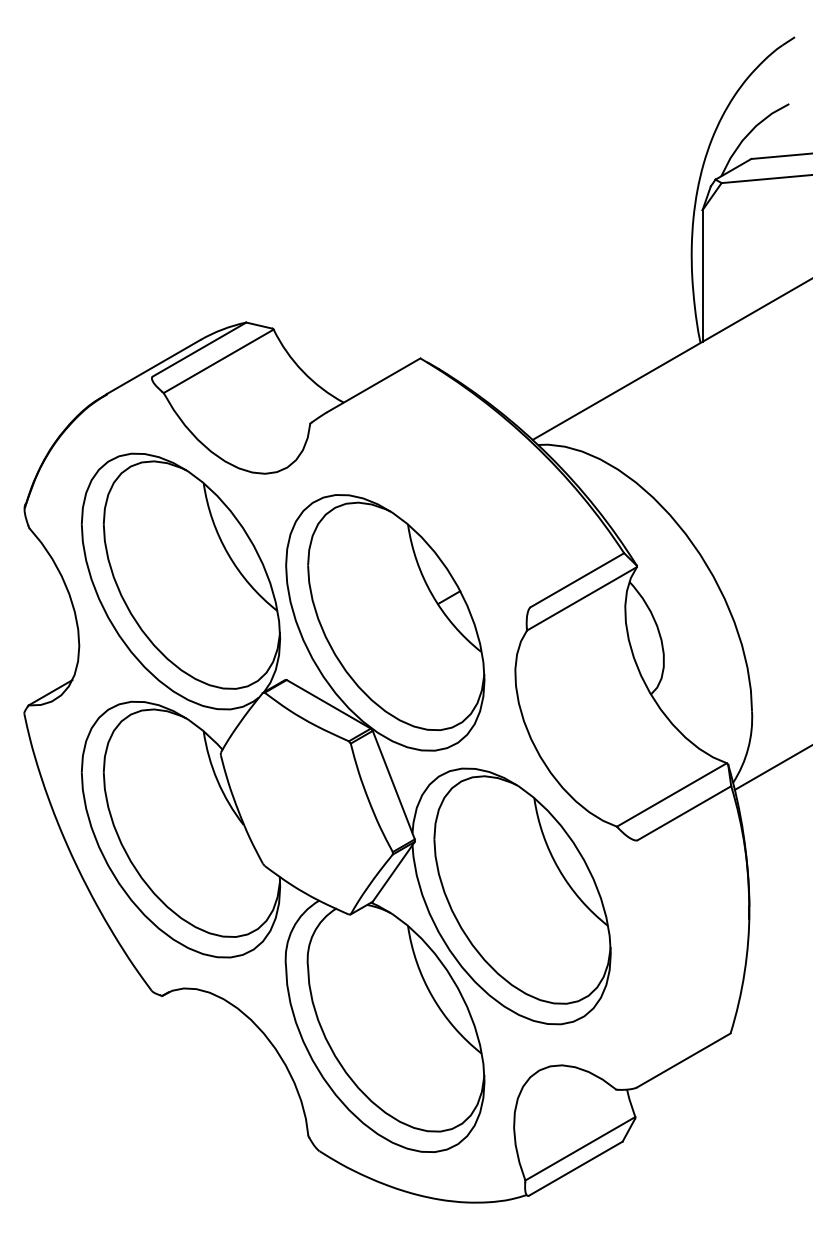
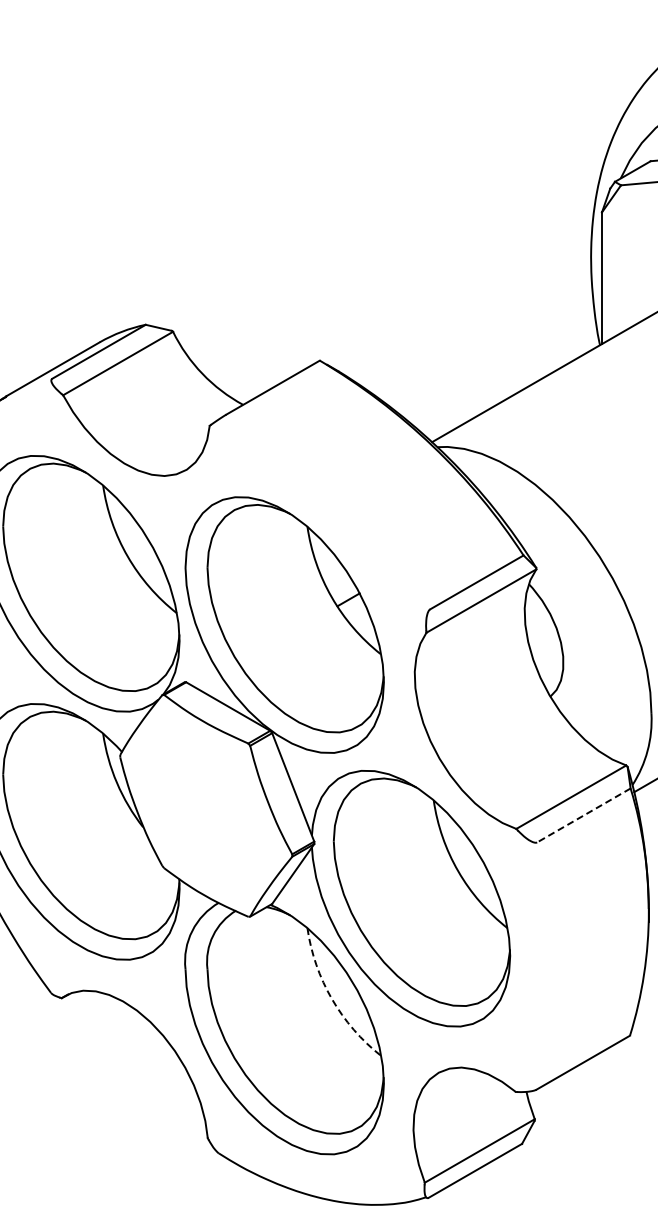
line: (684, 813) -> (583, 815), solid -> dashed
arc: (432, 996) -> (331, 998), solid -> dashed

